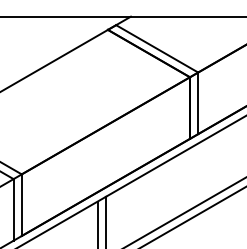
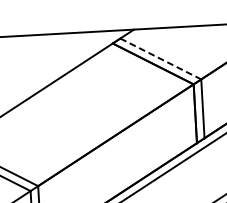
line: (157, 49) -> (161, 59), solid -> dashed

